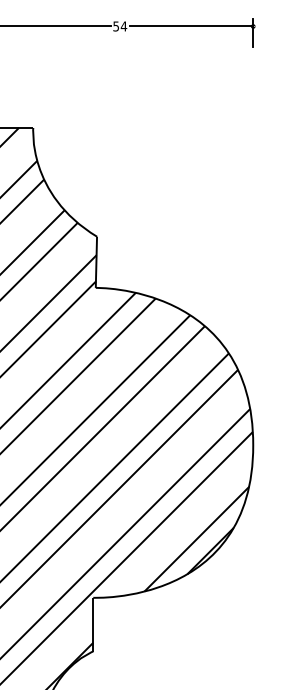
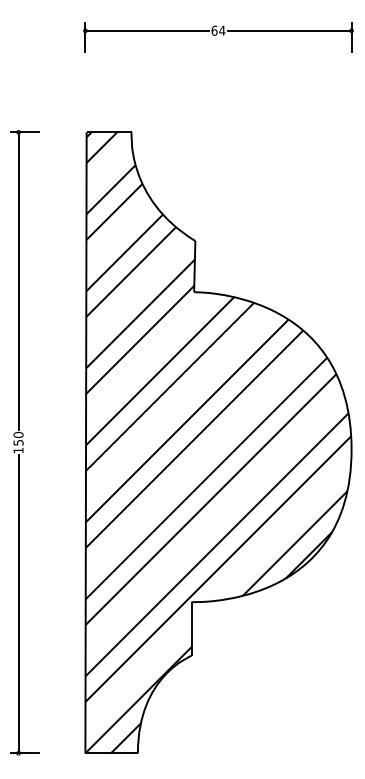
text: (116, 26) -> (214, 30), 54 -> 64

